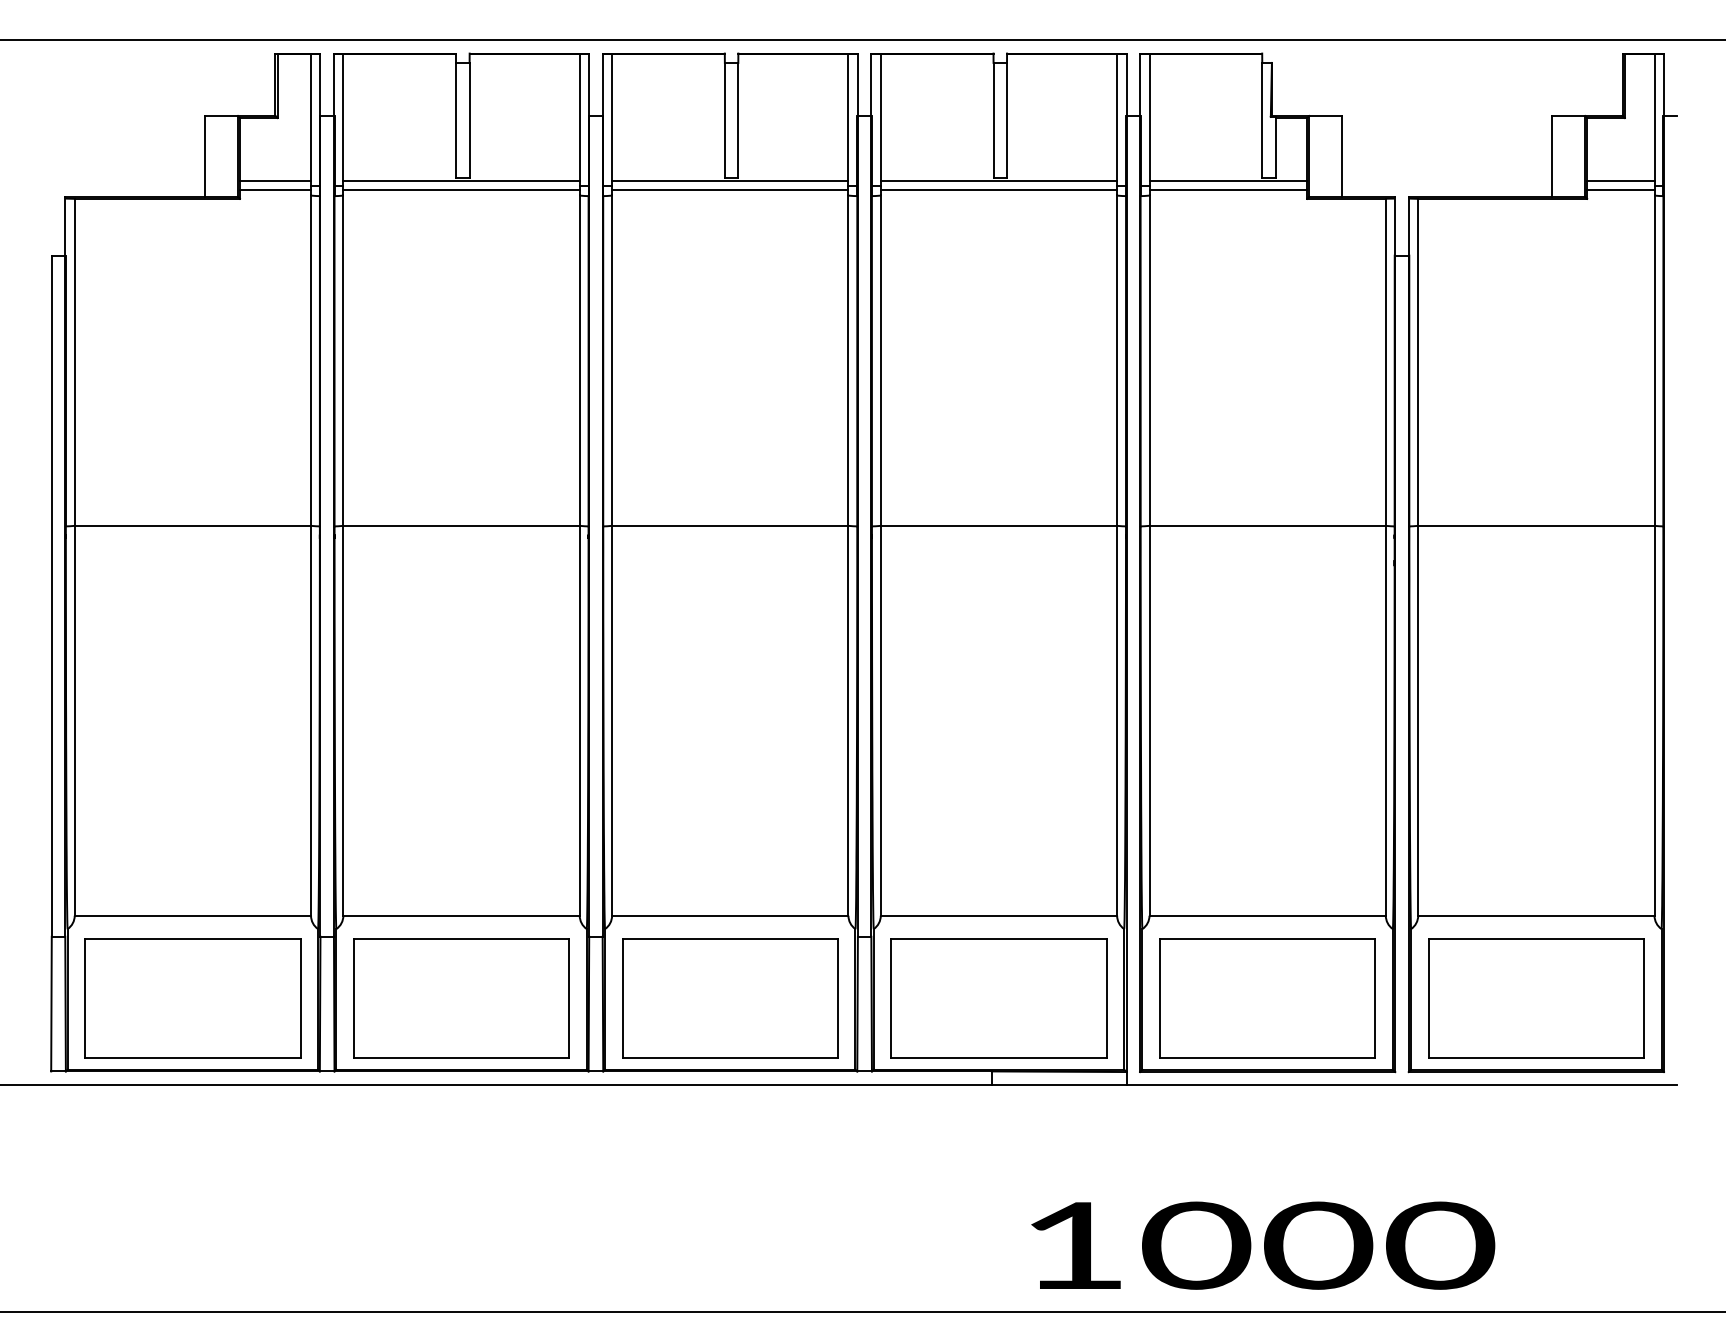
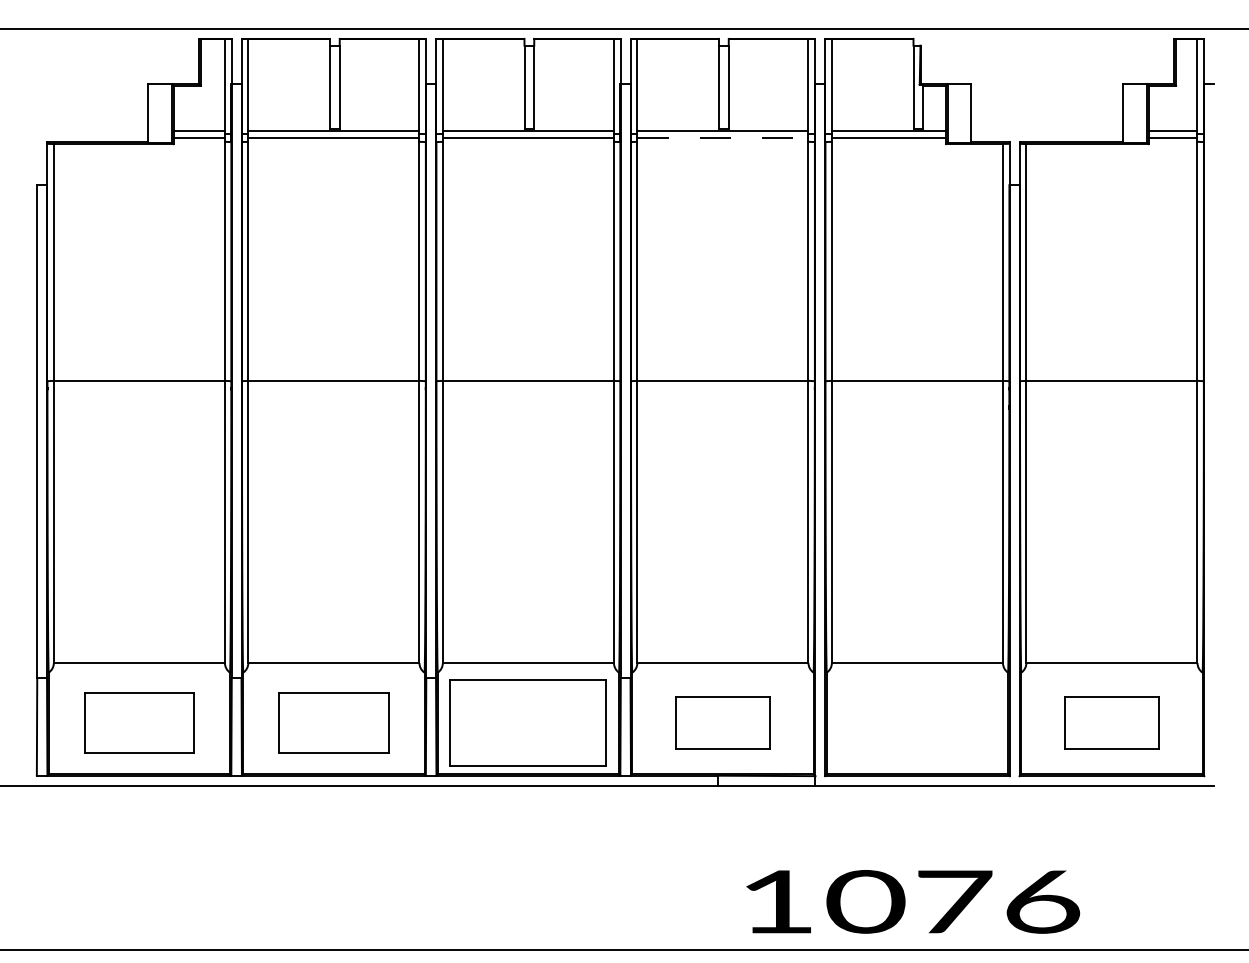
line: (999, 190) -> (723, 138), solid -> dashed
part: (192, 998) -> (139, 722), size x0.7
part: (461, 998) -> (333, 722), size x0.7
part: (998, 998) -> (722, 722), size x0.6
part: (1267, 998) -> (917, 722), removed
part: (1536, 998) -> (1112, 722), size x0.6
text: (1379, 1245) -> (998, 901), 1000 -> 1076

